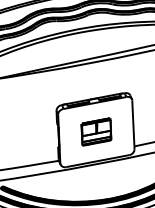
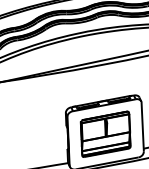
part: (96, 131) -> (105, 133), size x1.67

